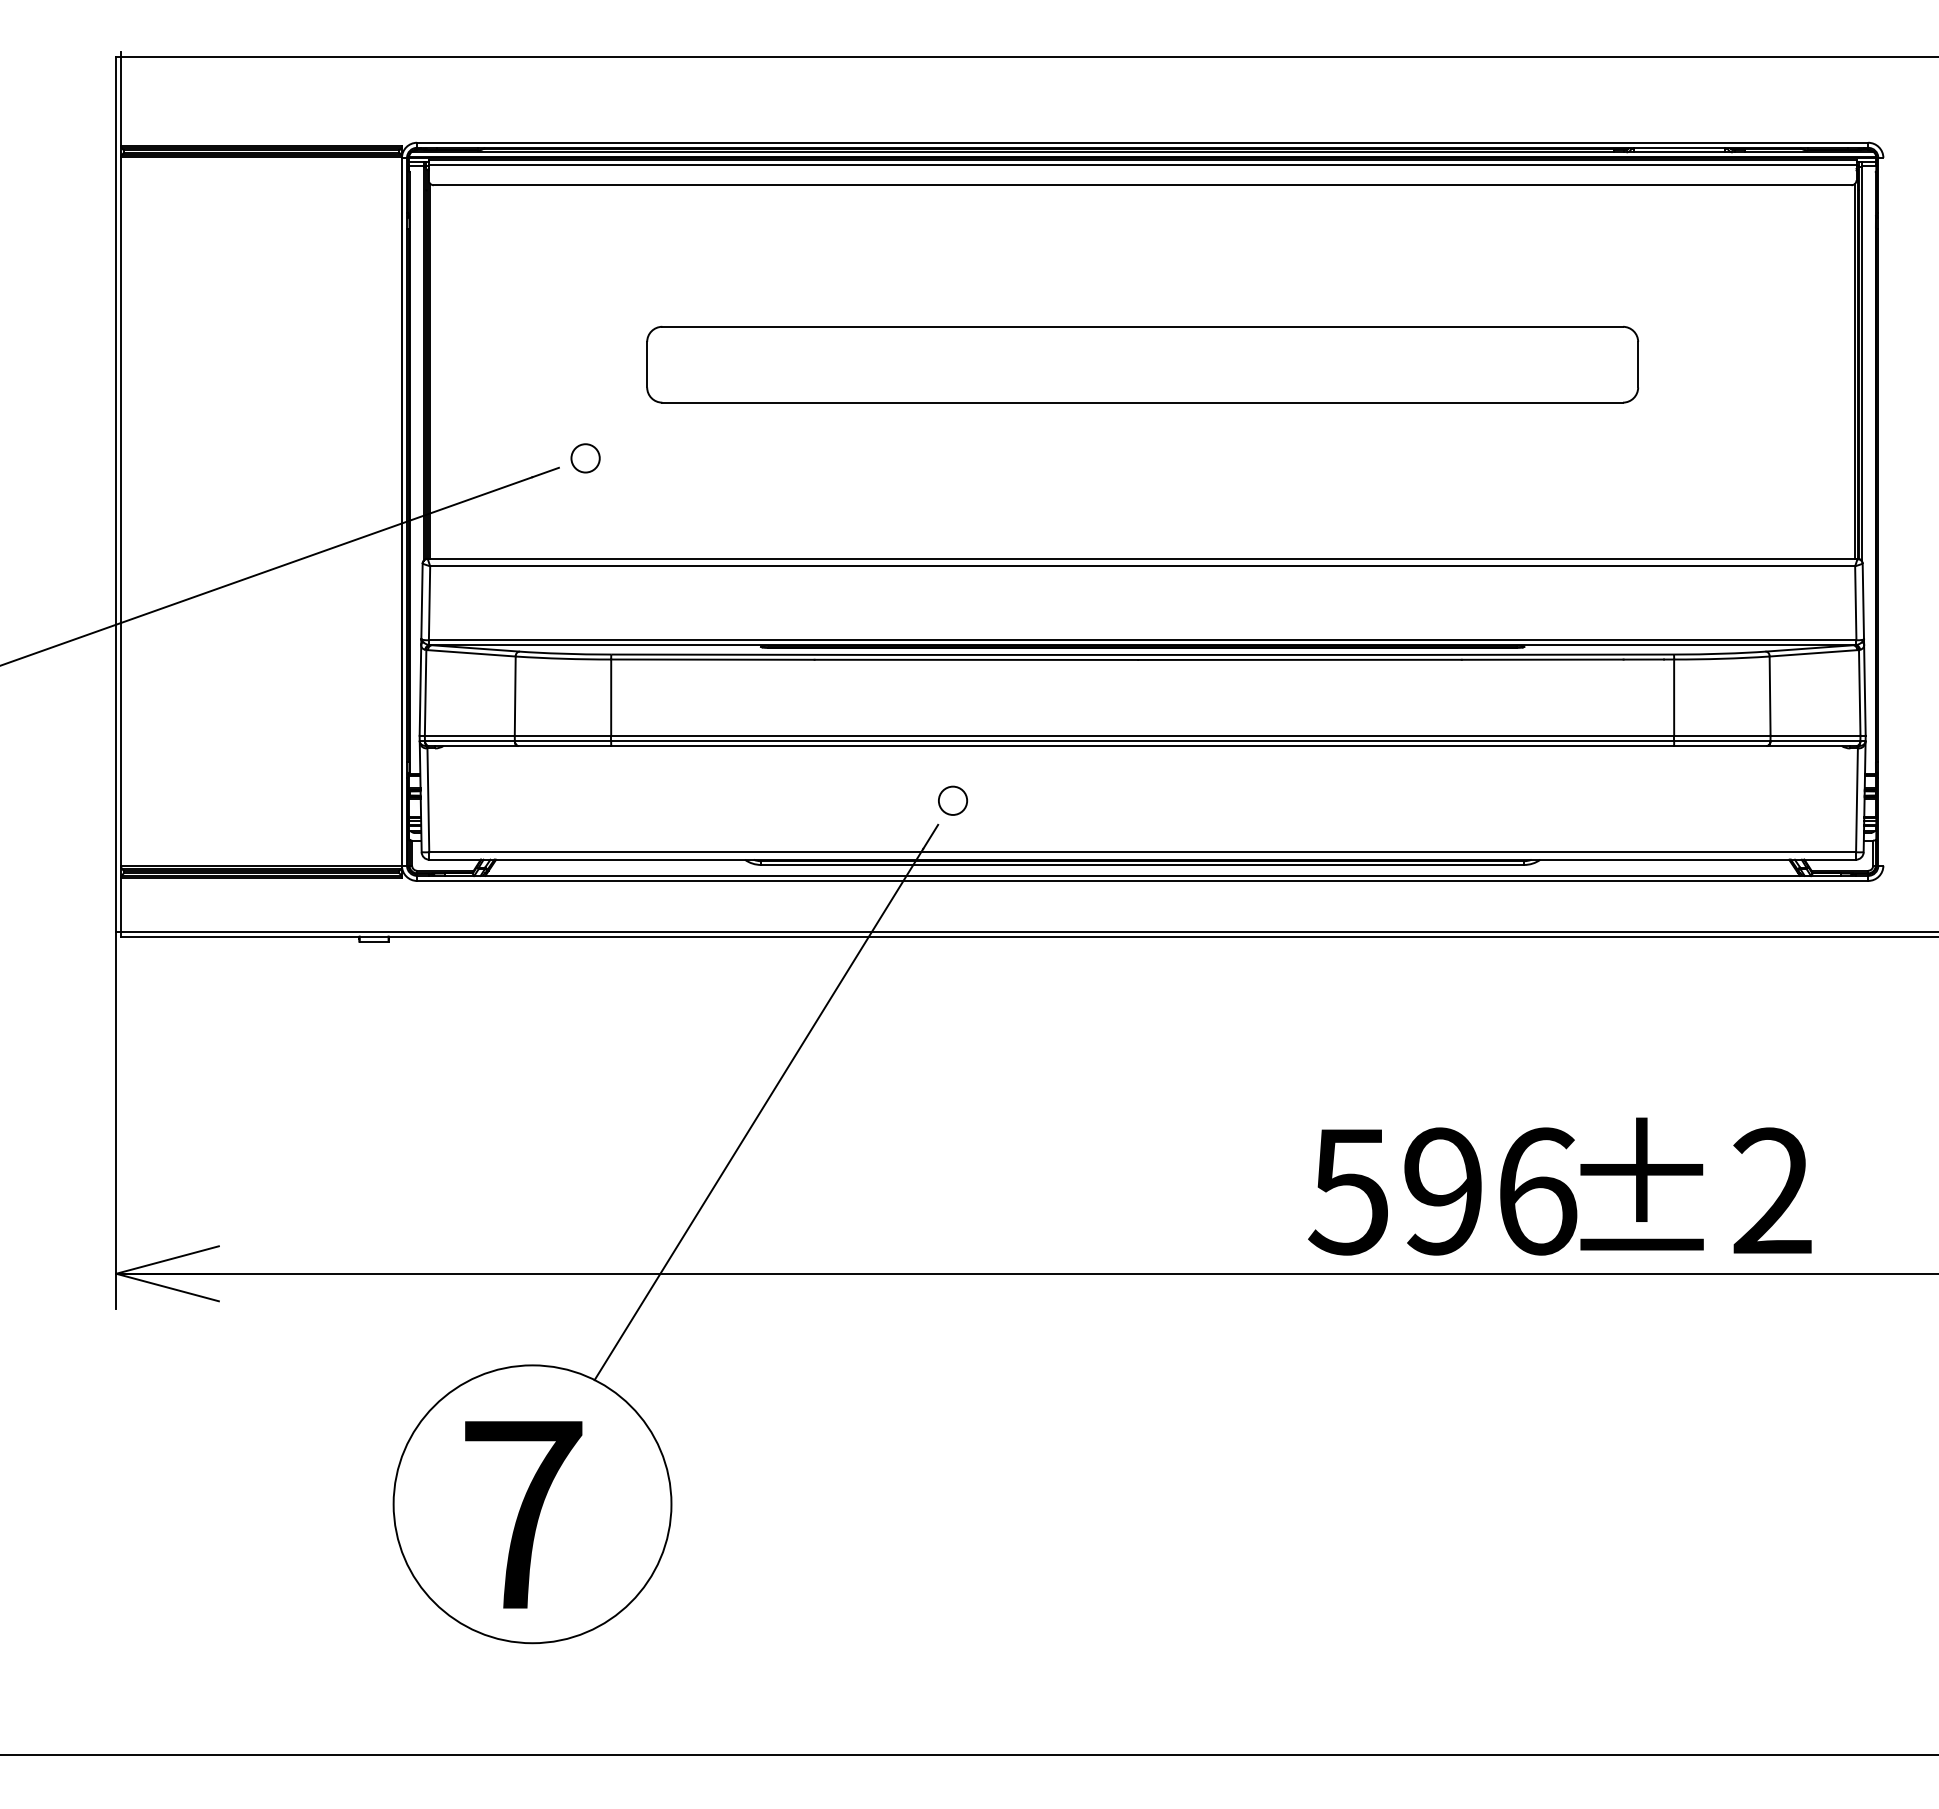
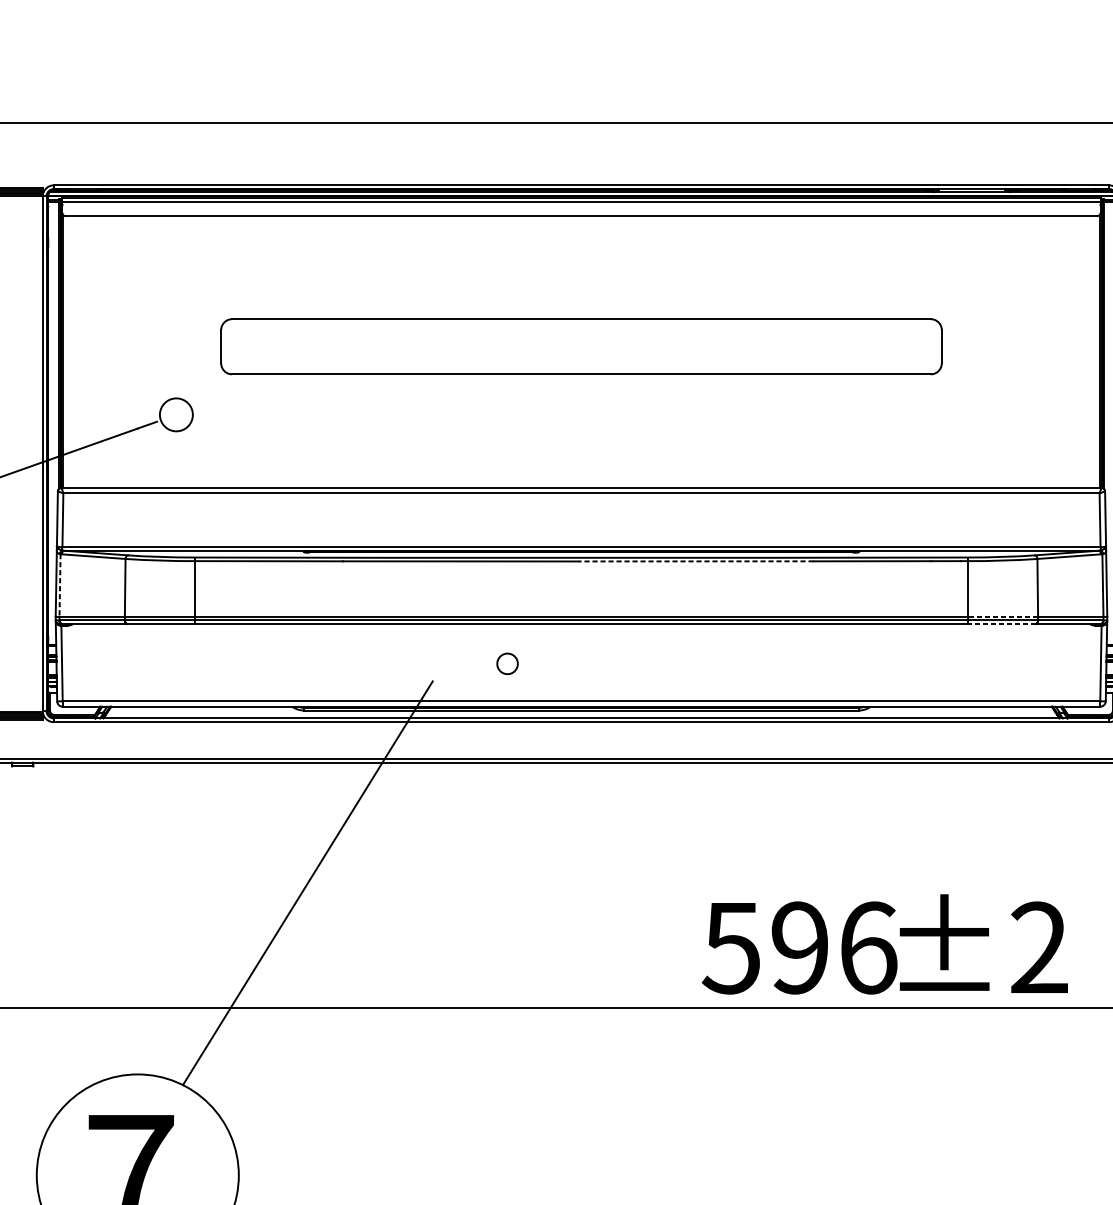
circle: (585, 458) -> (176, 414), size x1.6
line: (1300, 659) -> (696, 561), solid -> dashed
line: (425, 692) -> (59, 585), solid -> dashed
line: (1721, 735) -> (1002, 616), solid -> dashed
line: (1720, 745) -> (1001, 623), solid -> dashed
circle: (953, 800) -> (507, 663), moved

